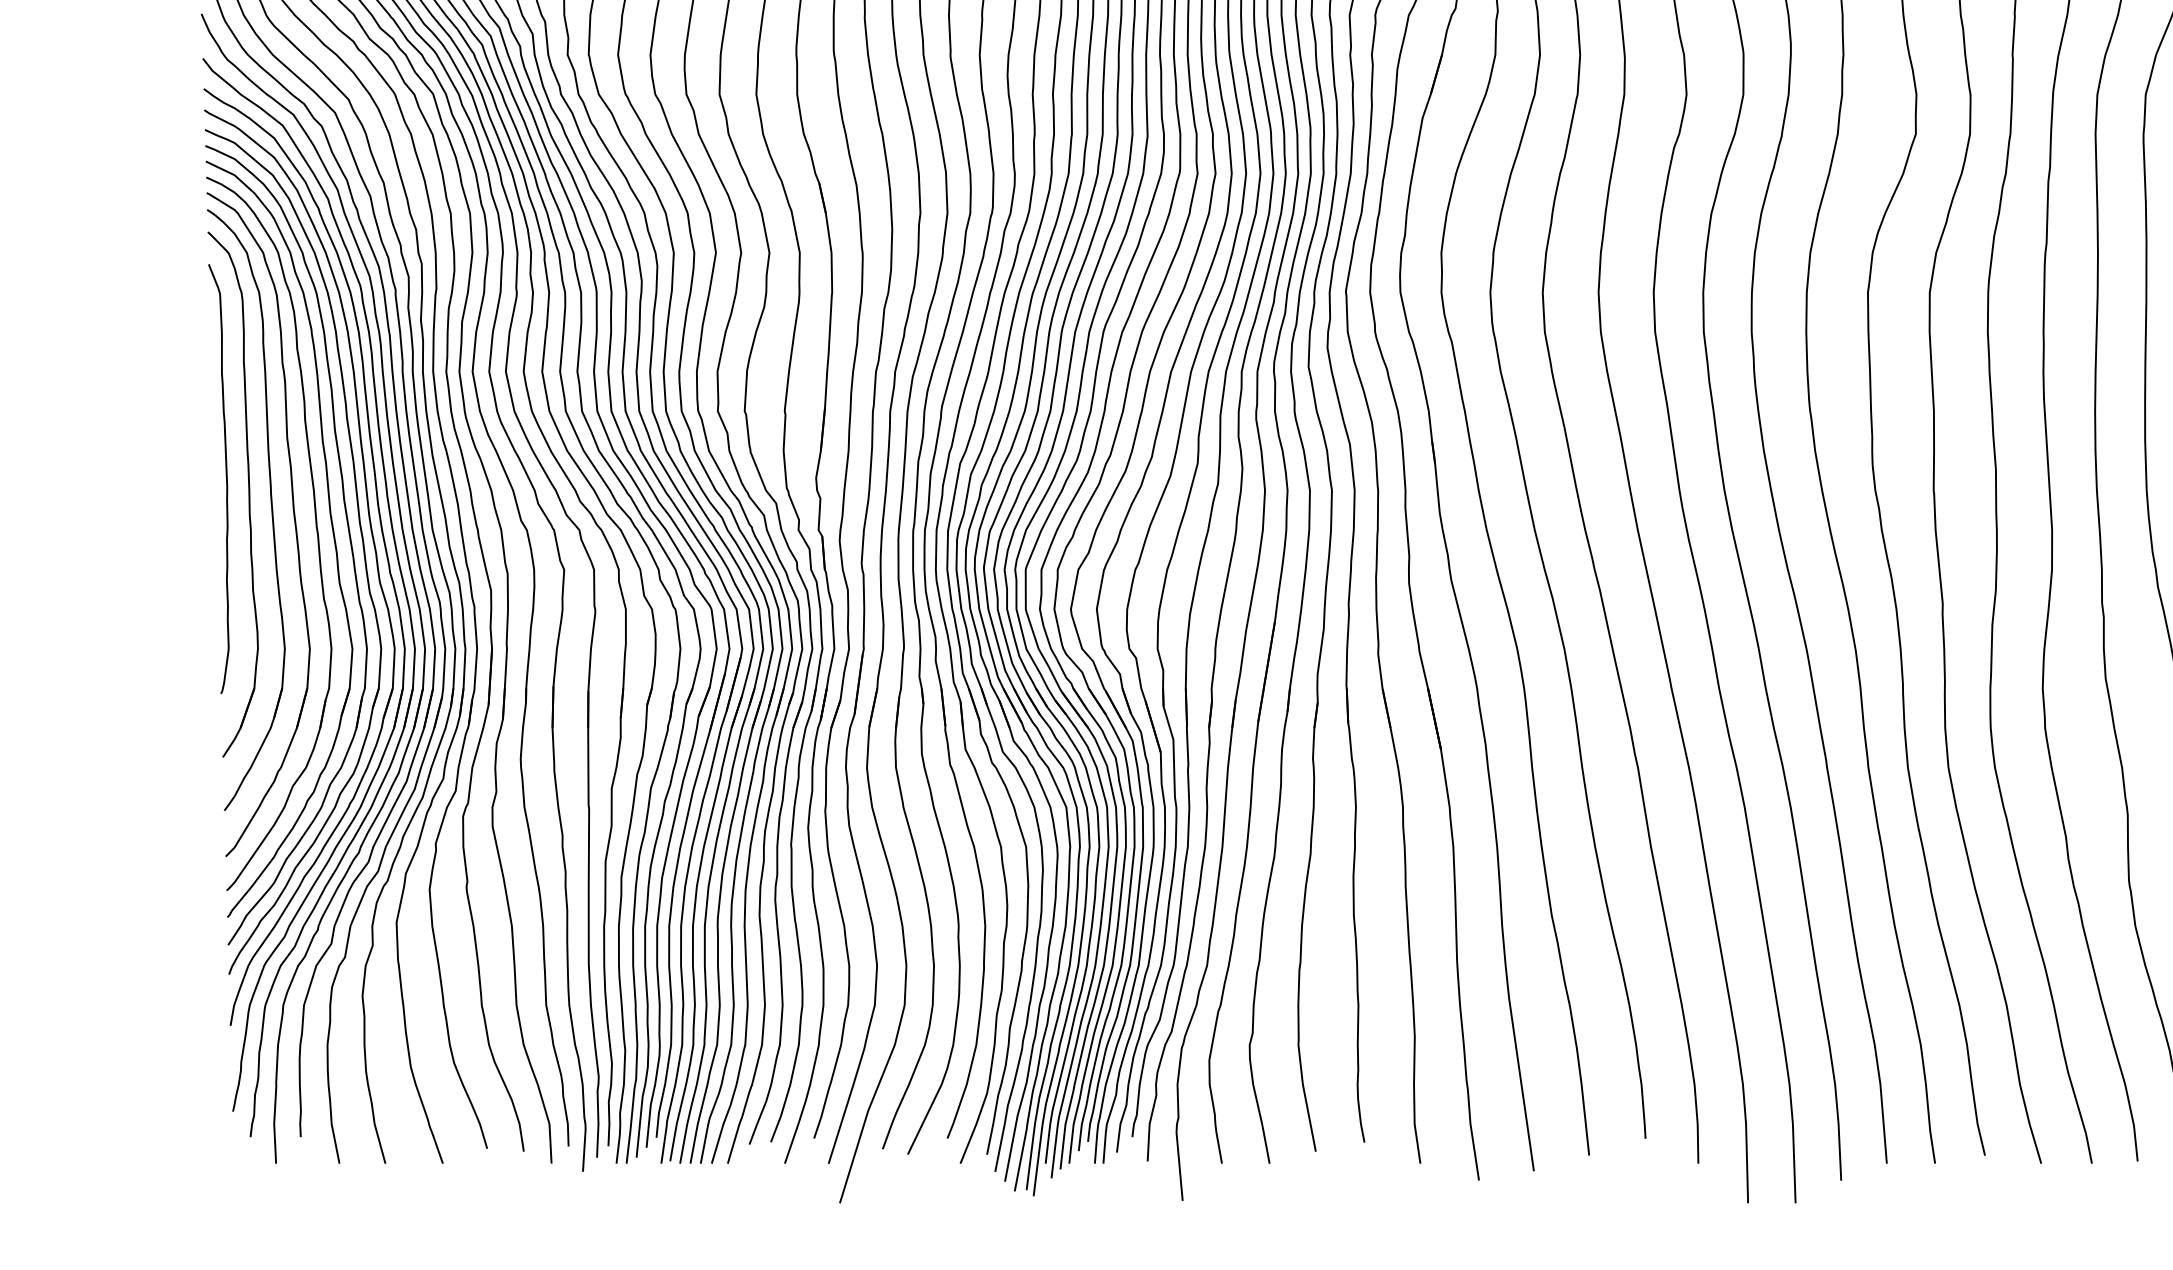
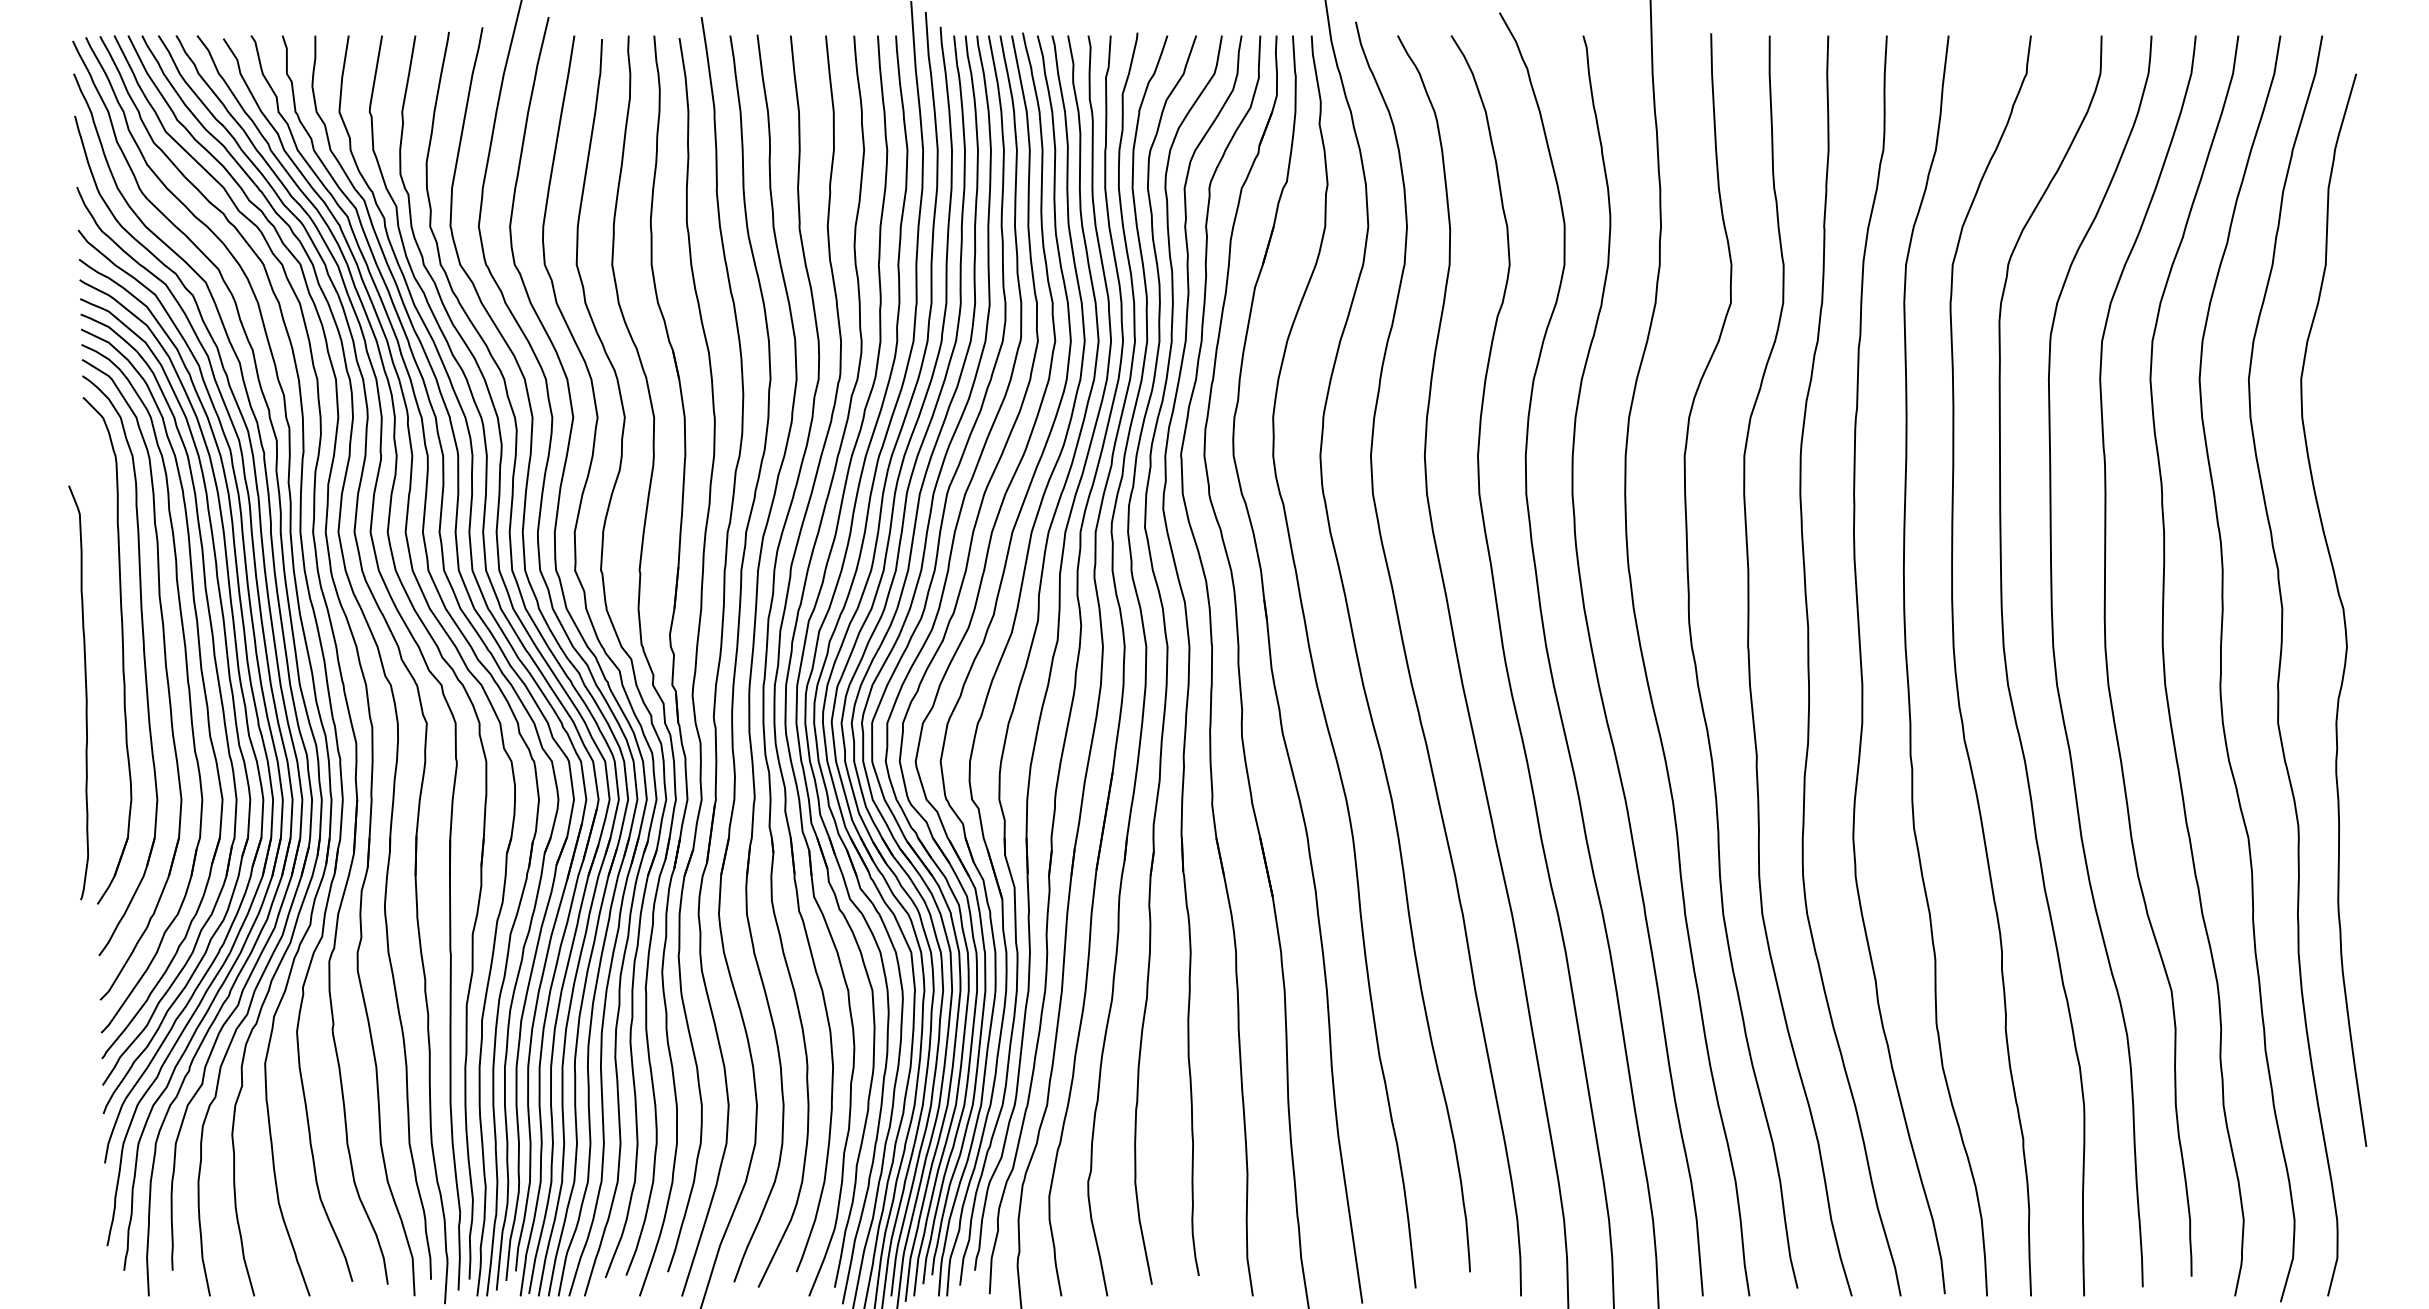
curve: (225, 478) -> (85, 692), moved

